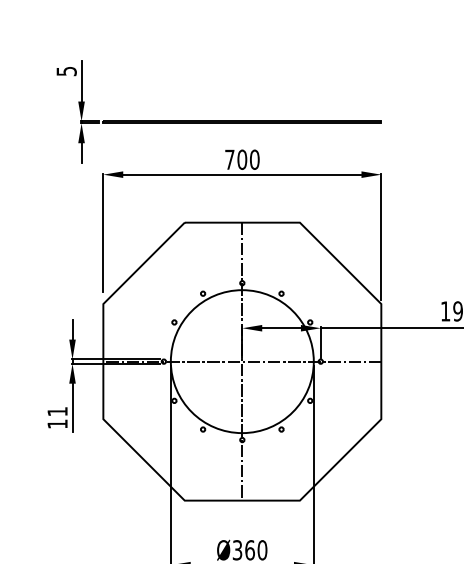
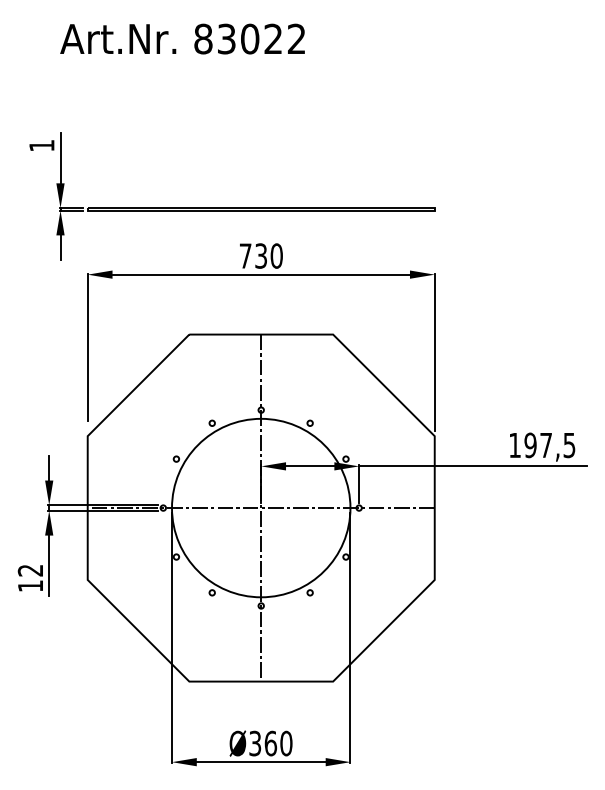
text: (66, 71) -> (41, 145), 5 -> 1
text: (242, 159) -> (261, 255), 700 -> 730
text: (56, 411) -> (29, 570), 11 -> 12

